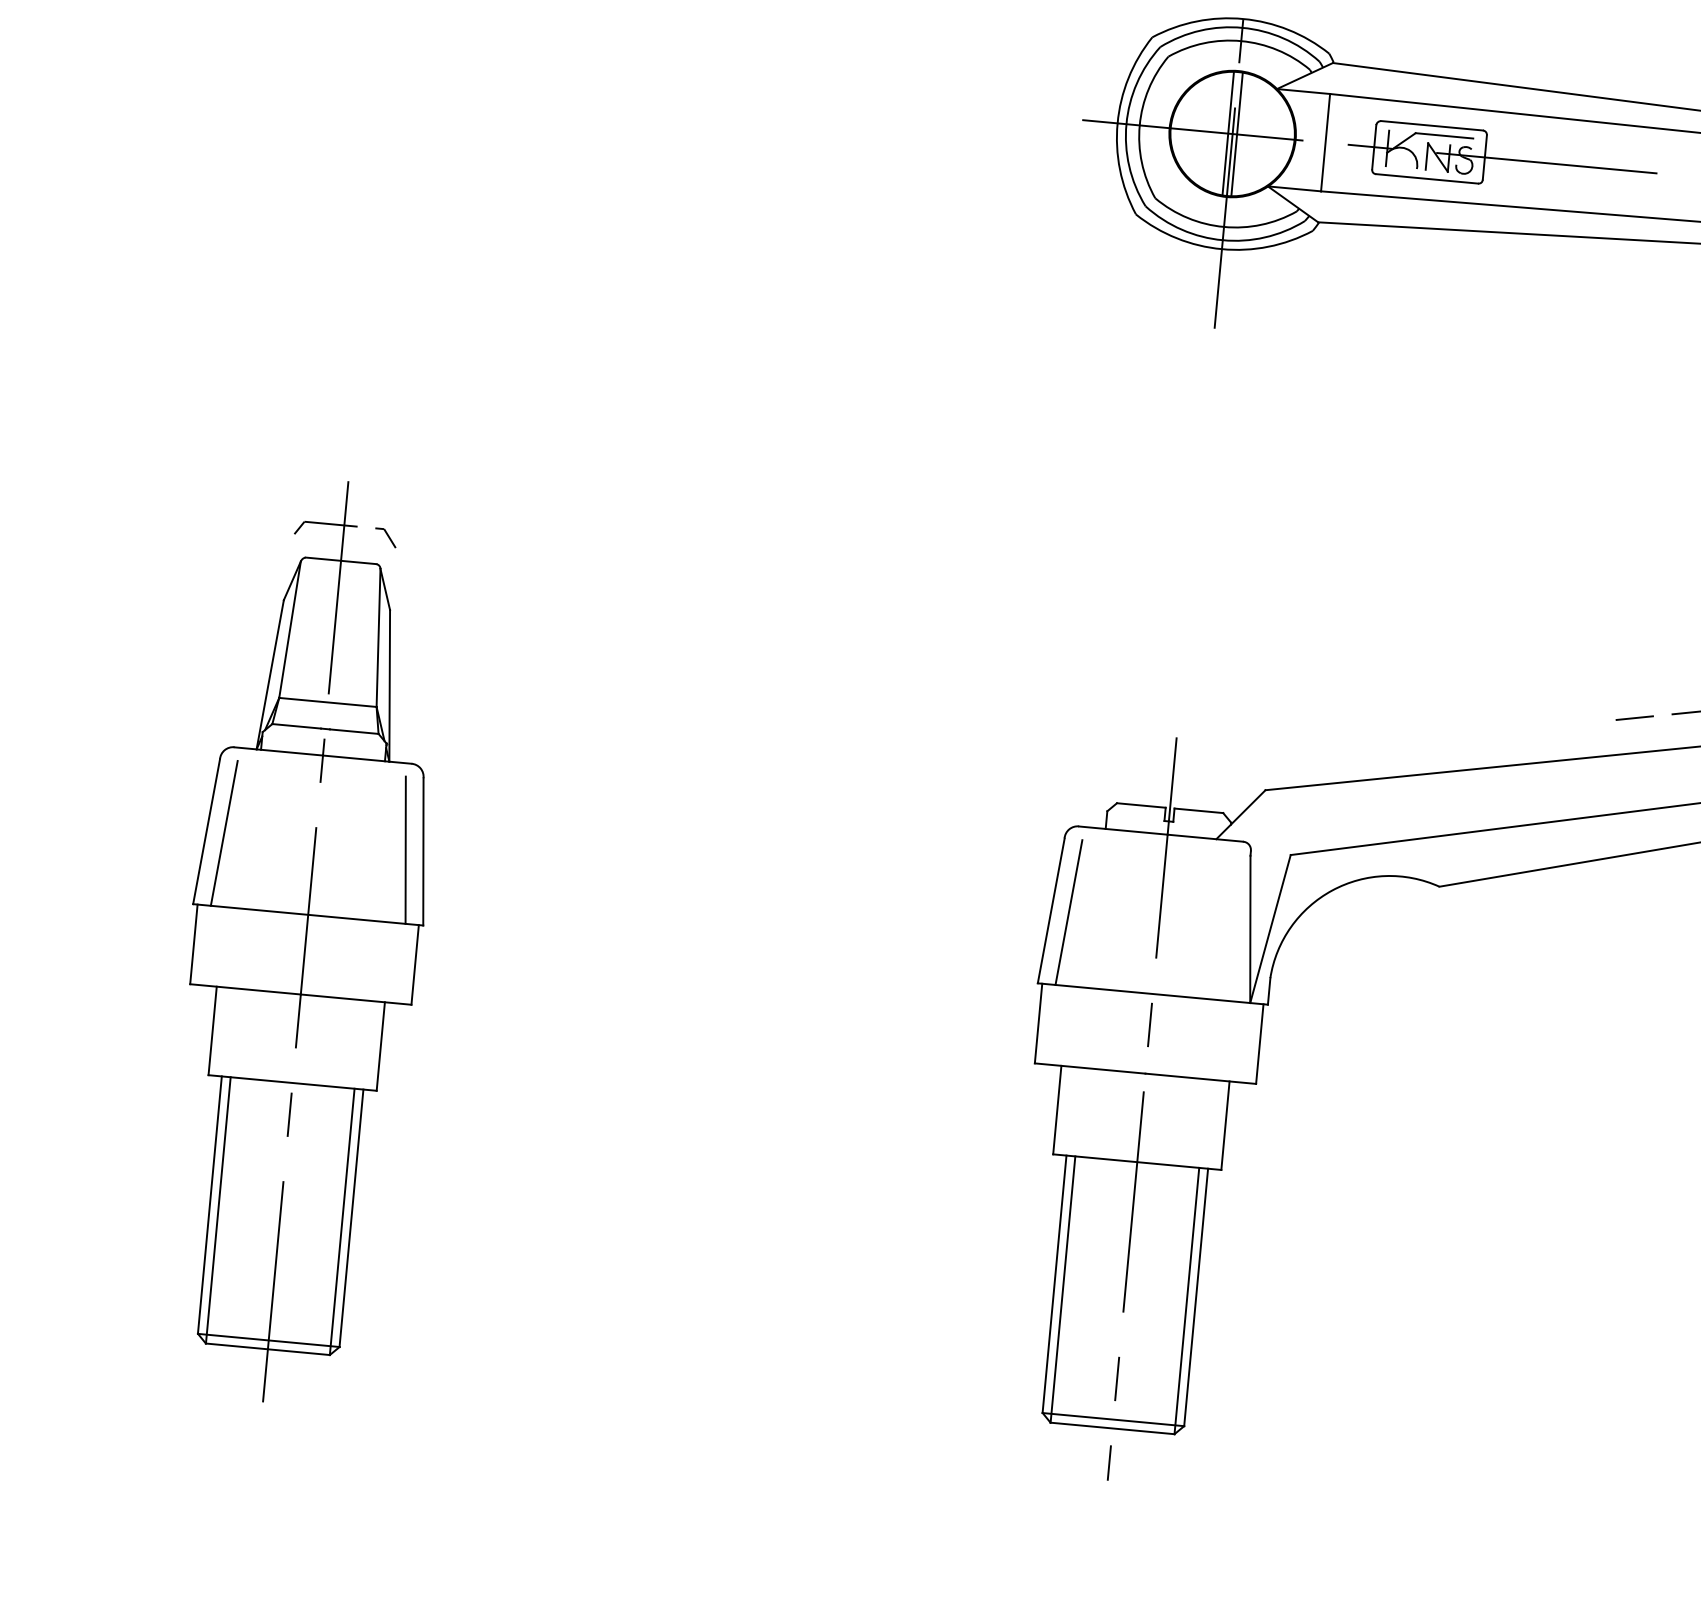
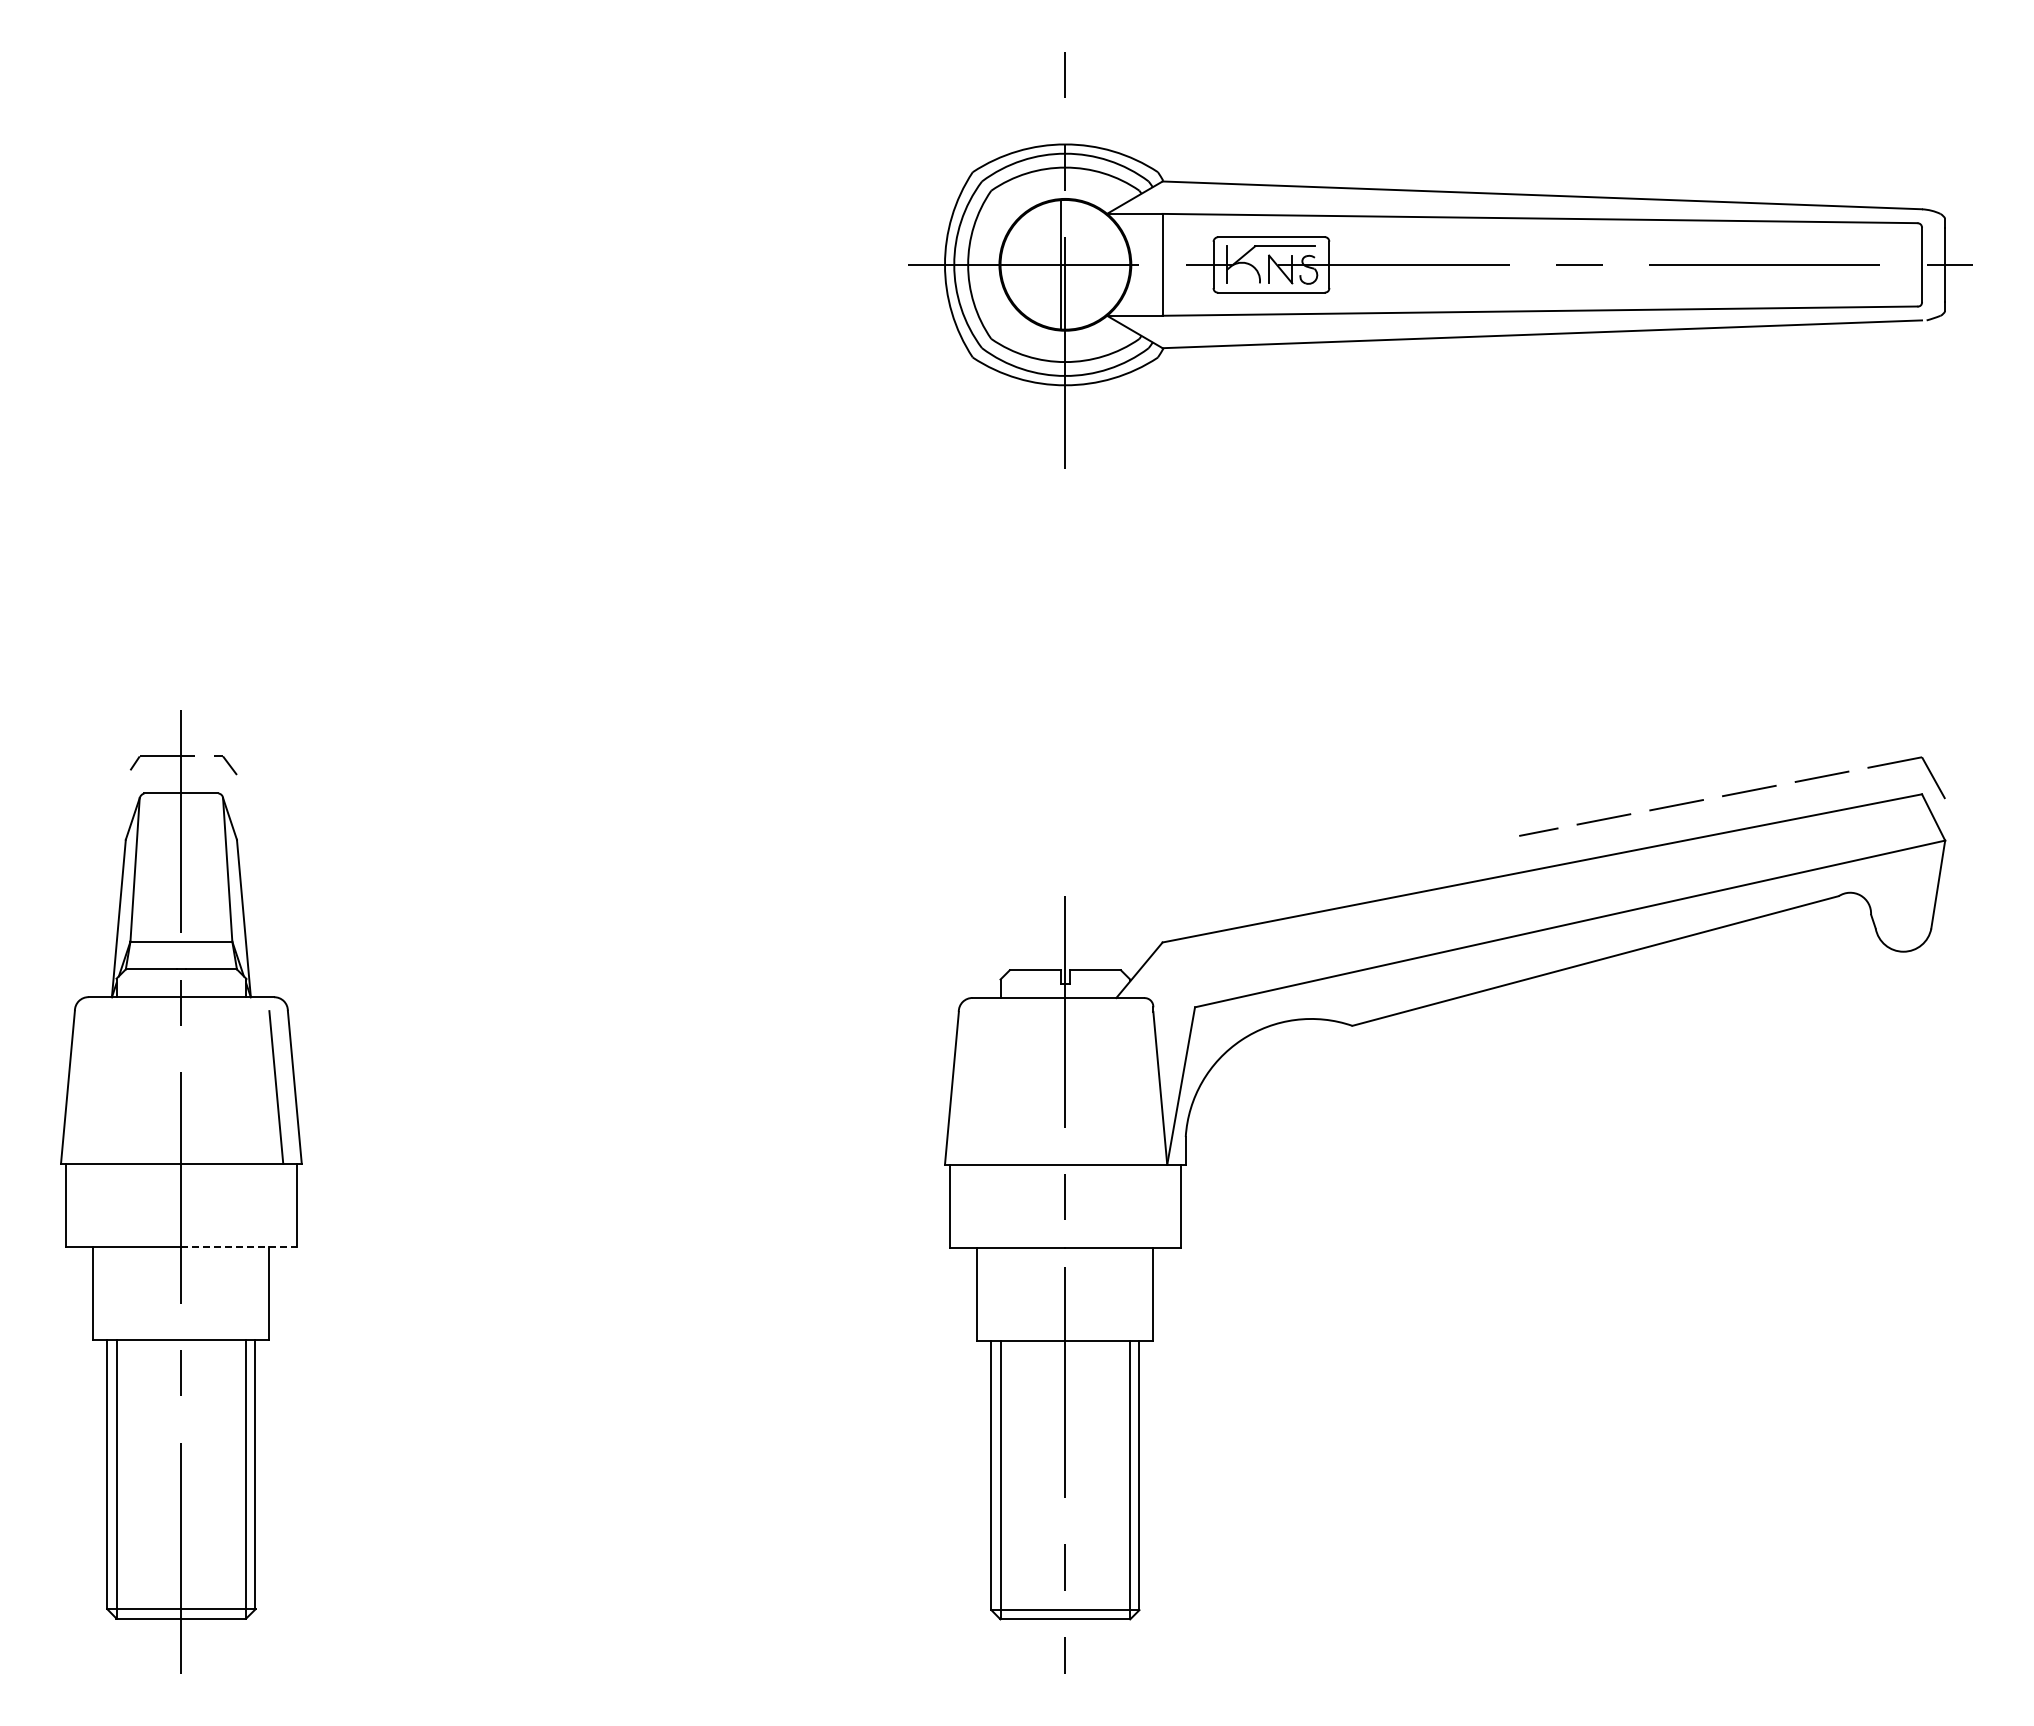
line: (1237, 134) -> (1070, 264), removed
line: (224, 833) -> (86, 1087), removed
line: (1069, 911) -> (970, 1087), removed
line: (356, 999) -> (239, 1247), solid -> dashed

